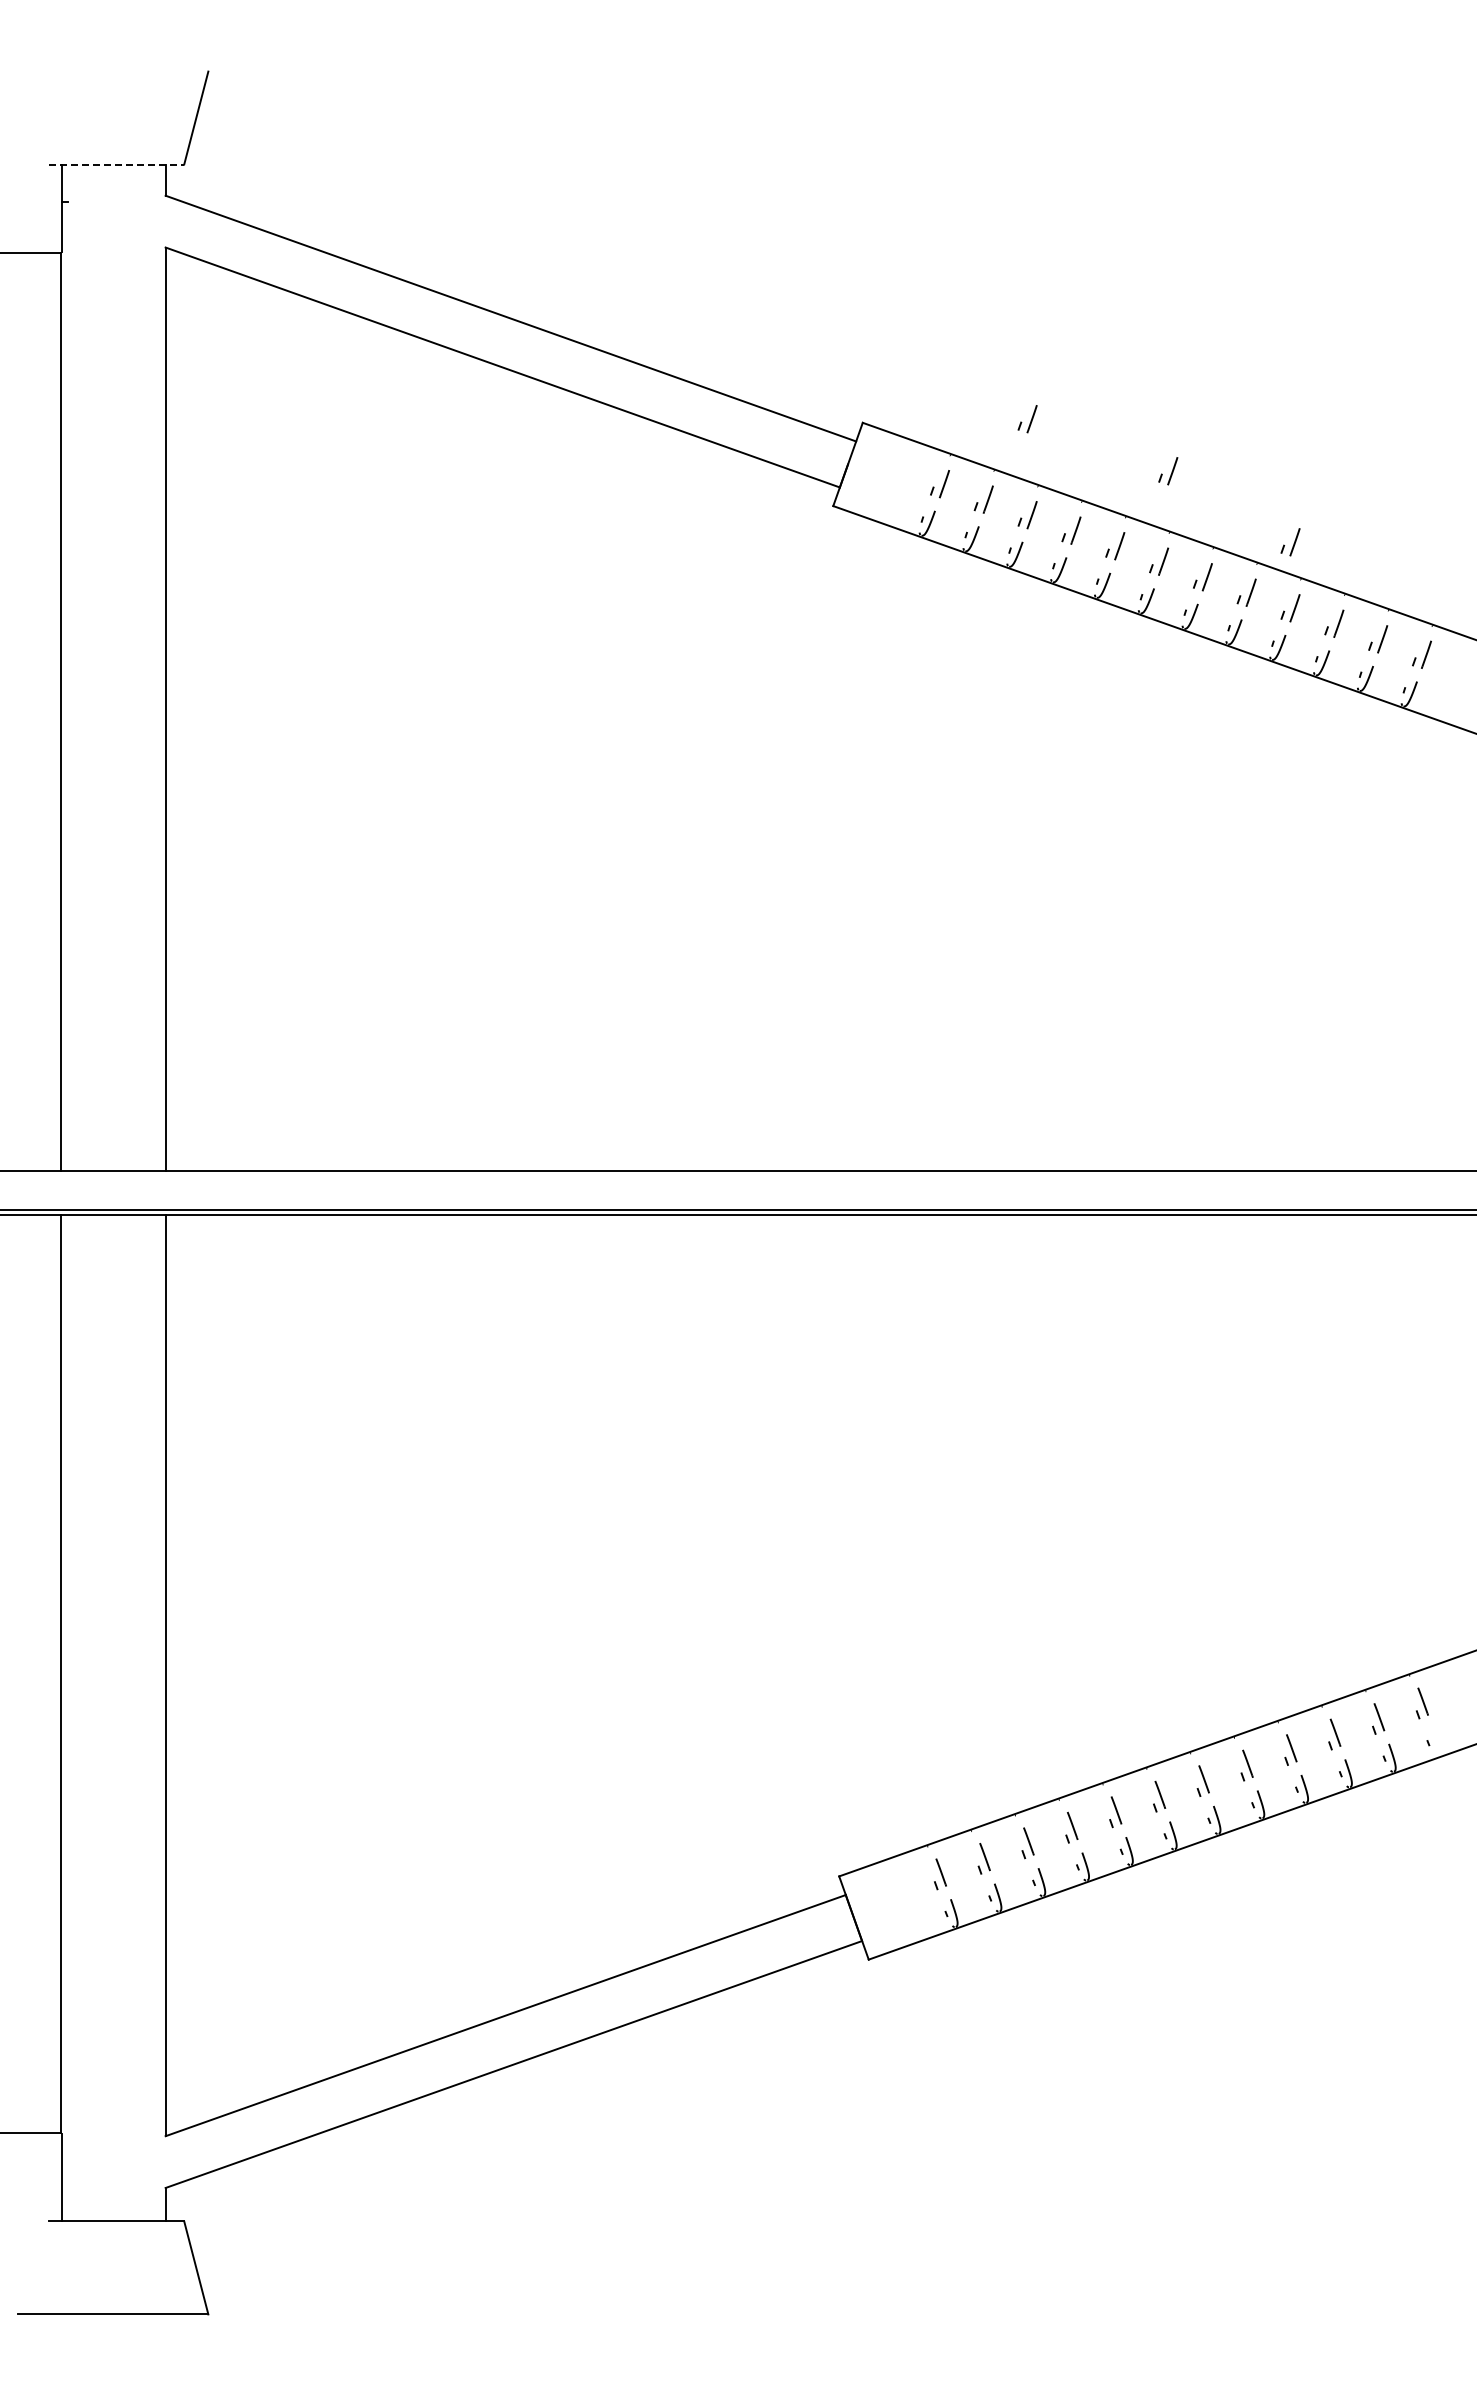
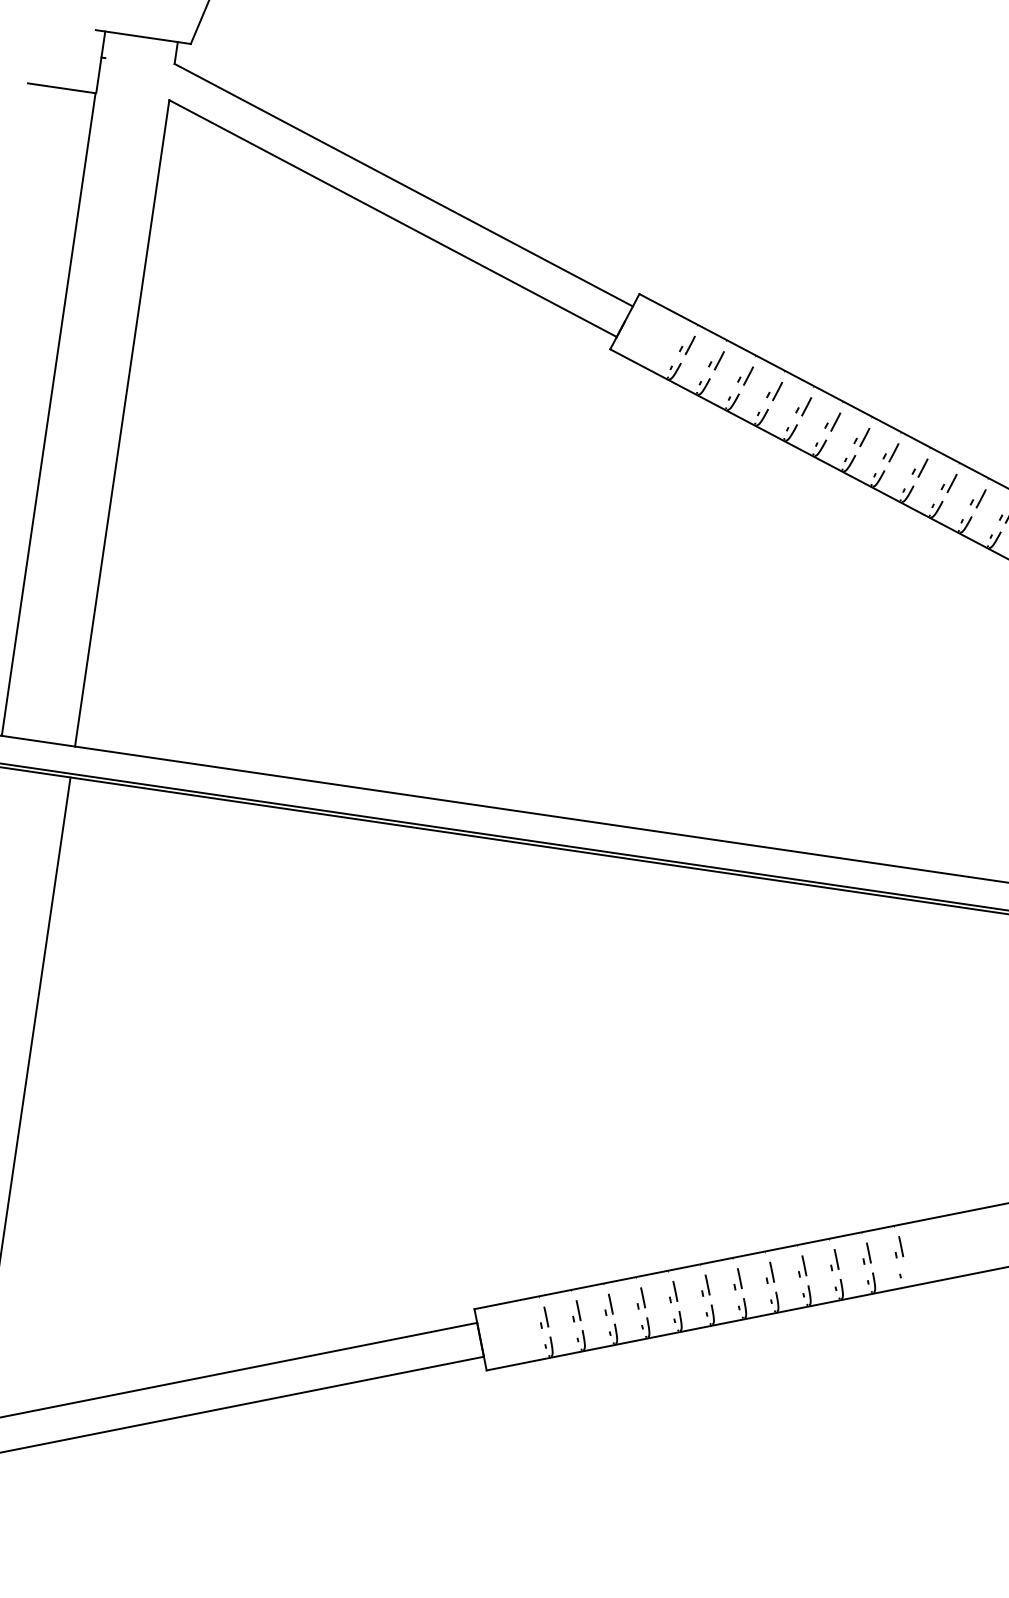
line: (116, 164) -> (143, 37), dashed -> solid
part: (1027, 419) -> (755, 308), removed
part: (1168, 471) -> (848, 359), removed
part: (1290, 542) -> (926, 421), removed

